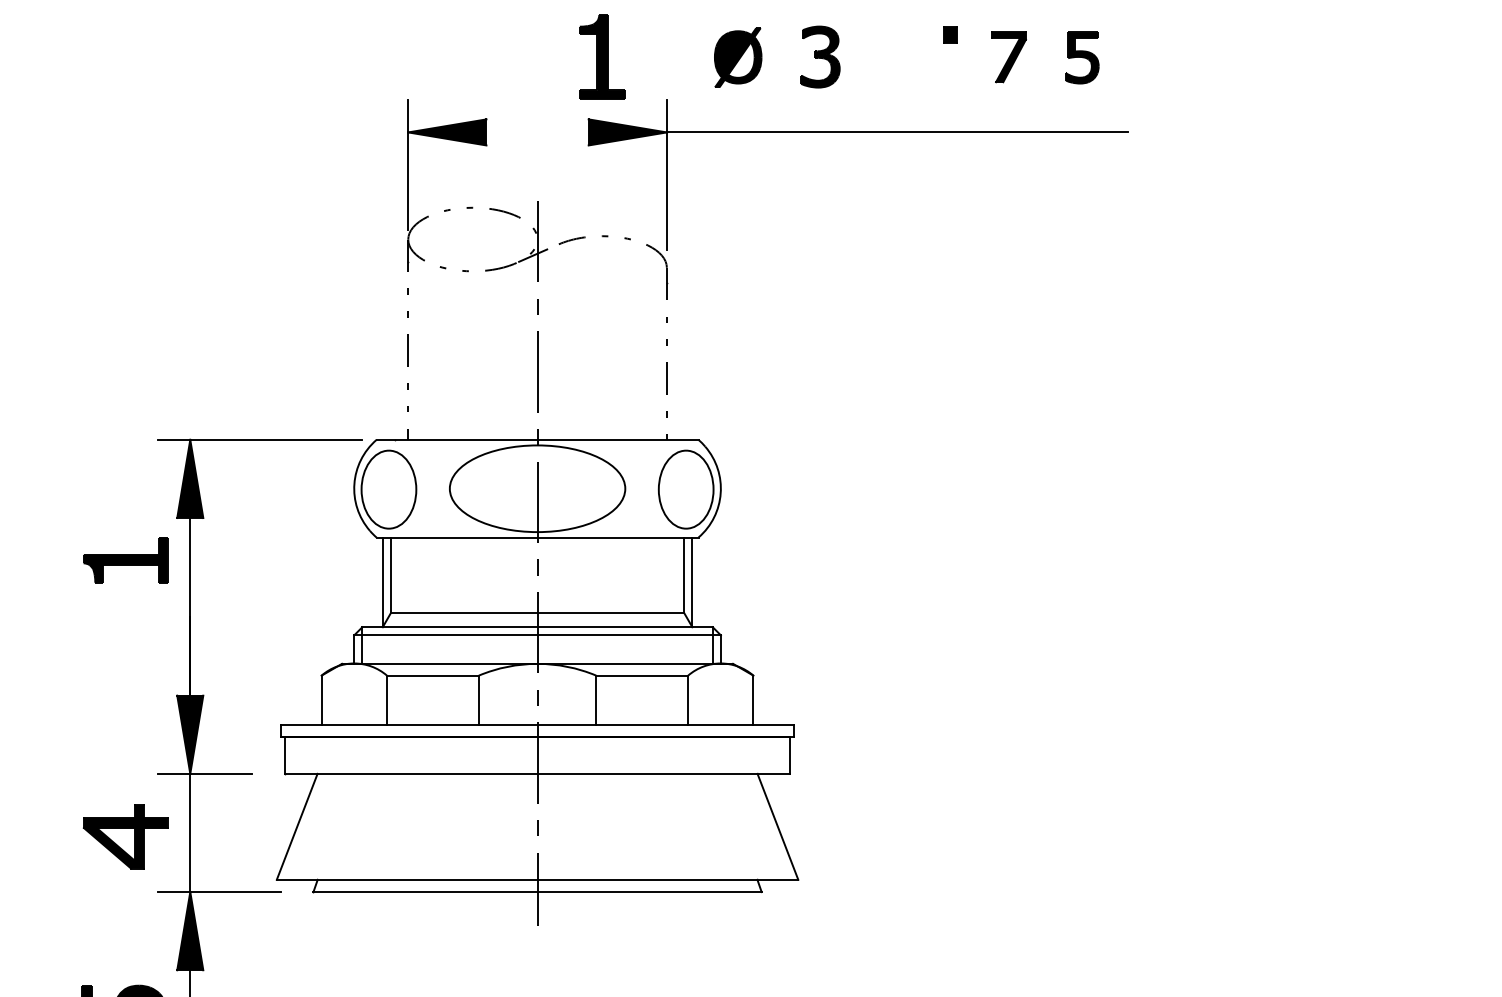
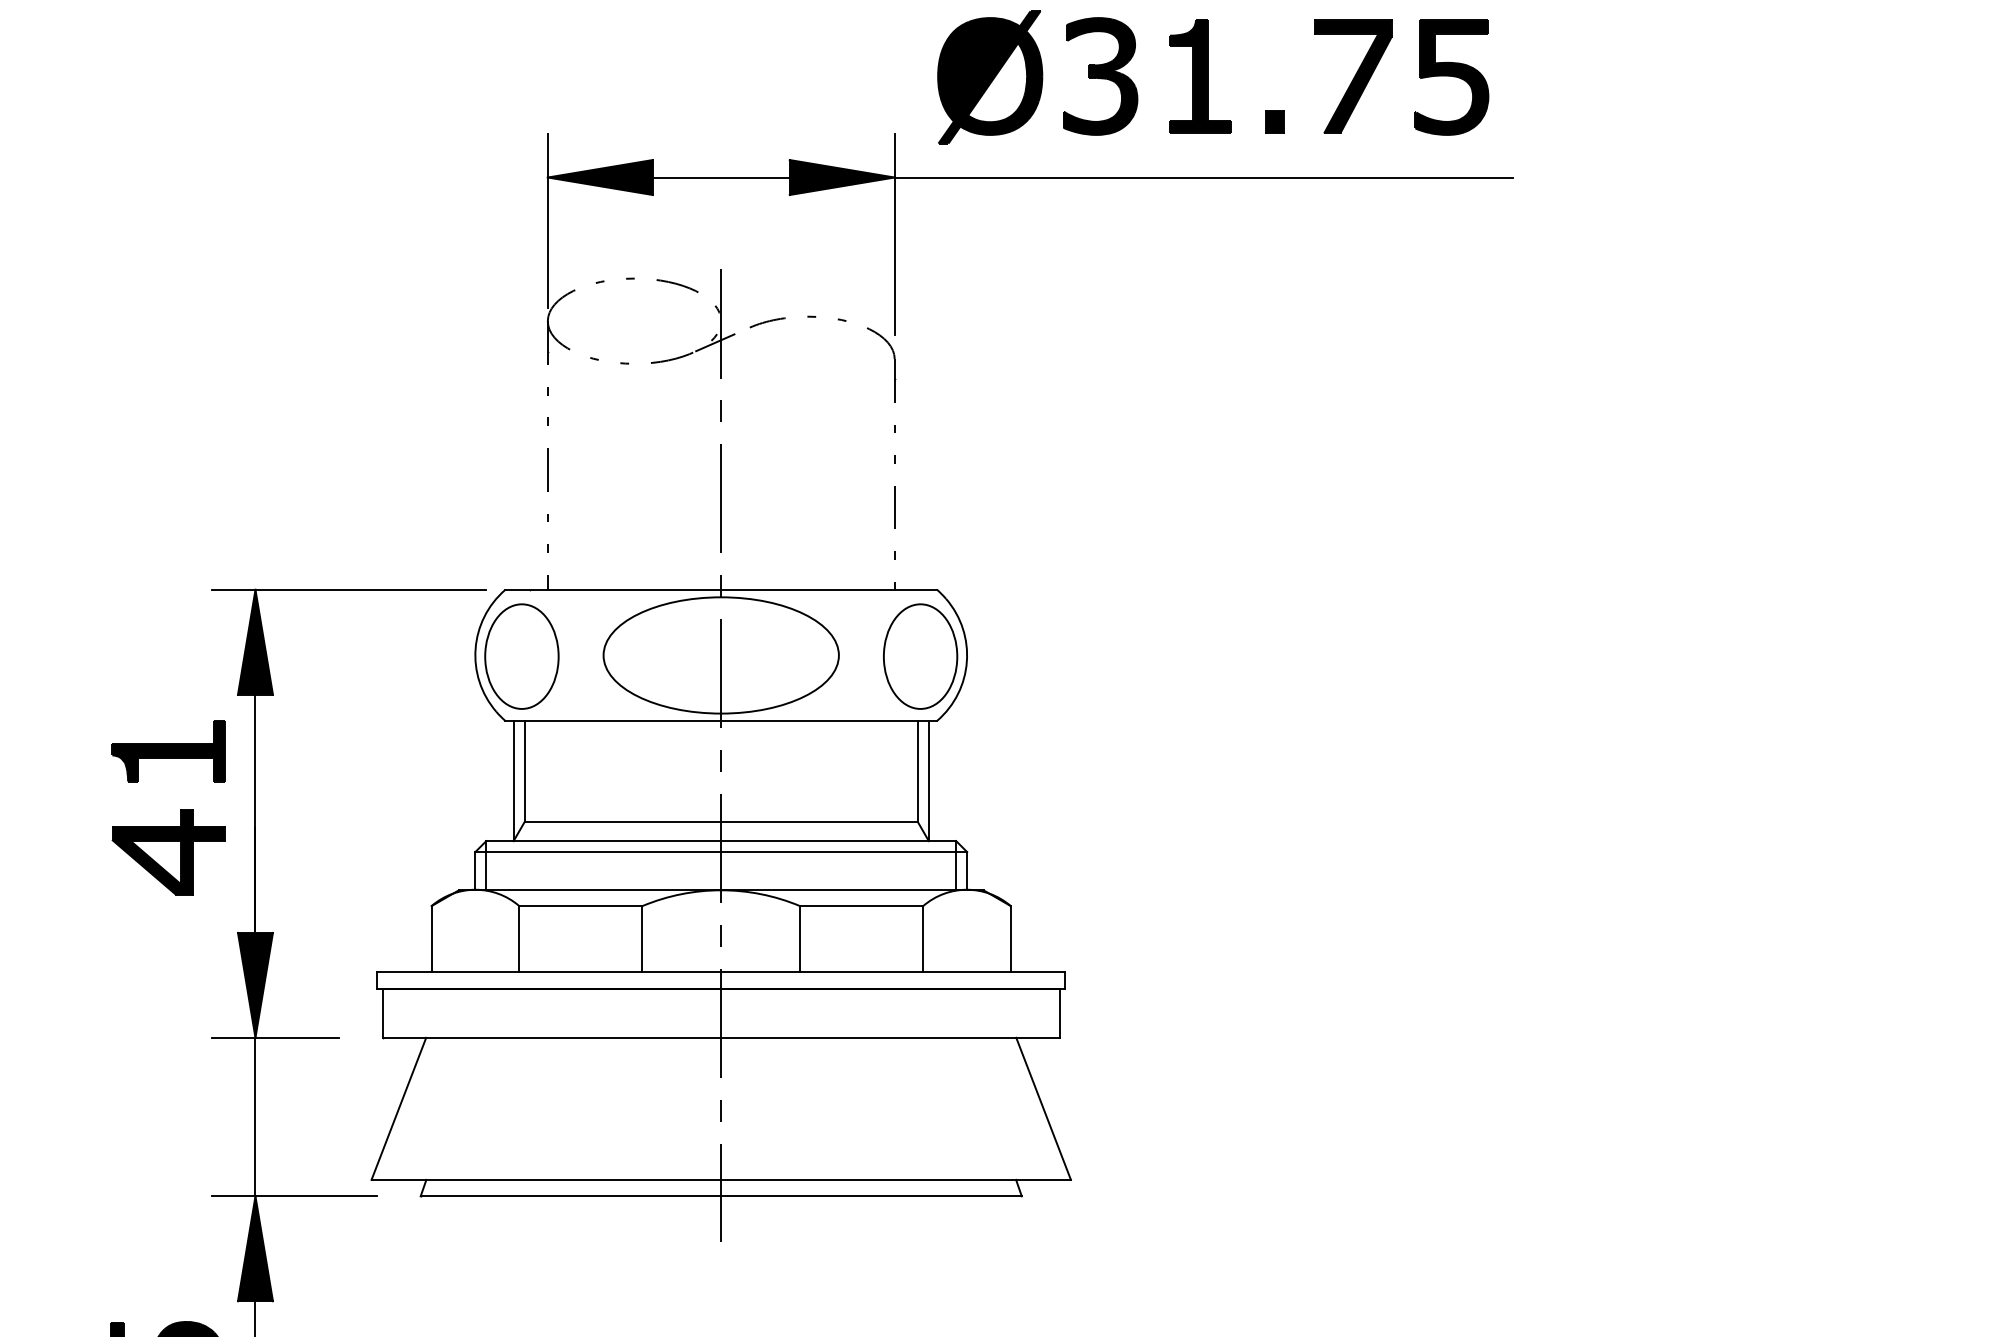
part: (950, 34) -> (1274, 121), moved
part: (602, 57) -> (1200, 76), moved
part: (738, 57) -> (990, 77), size x1.67
part: (820, 57) -> (1100, 76), size x1.43
part: (1008, 57) -> (1353, 76), size x1.67
part: (1082, 57) -> (1451, 77), size x1.67
line: (537, 132) -> (720, 177), added
part: (125, 837) -> (168, 852), moved

